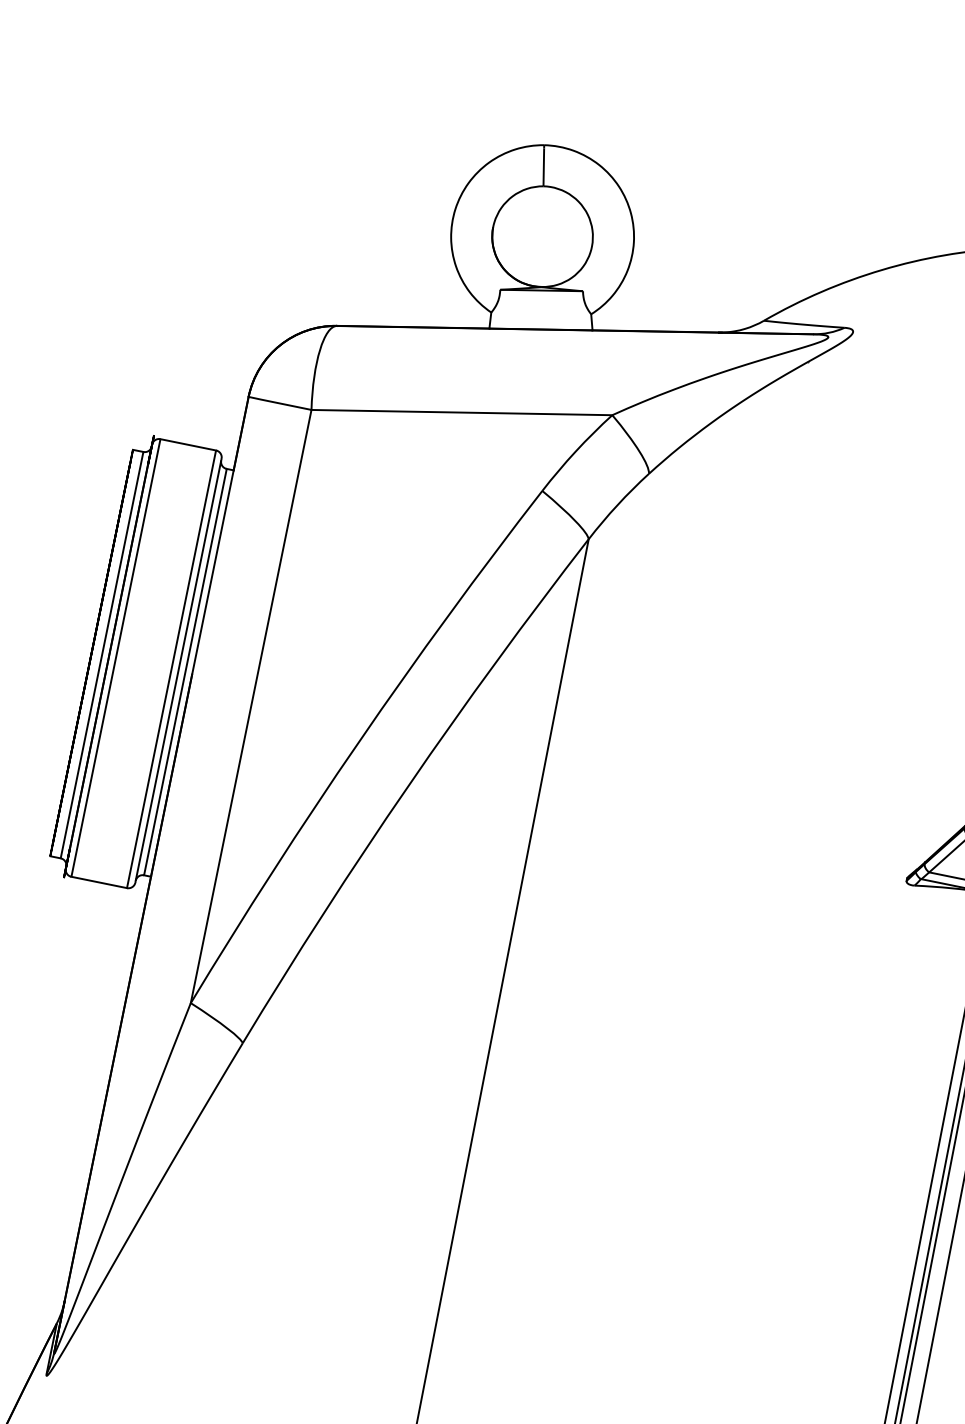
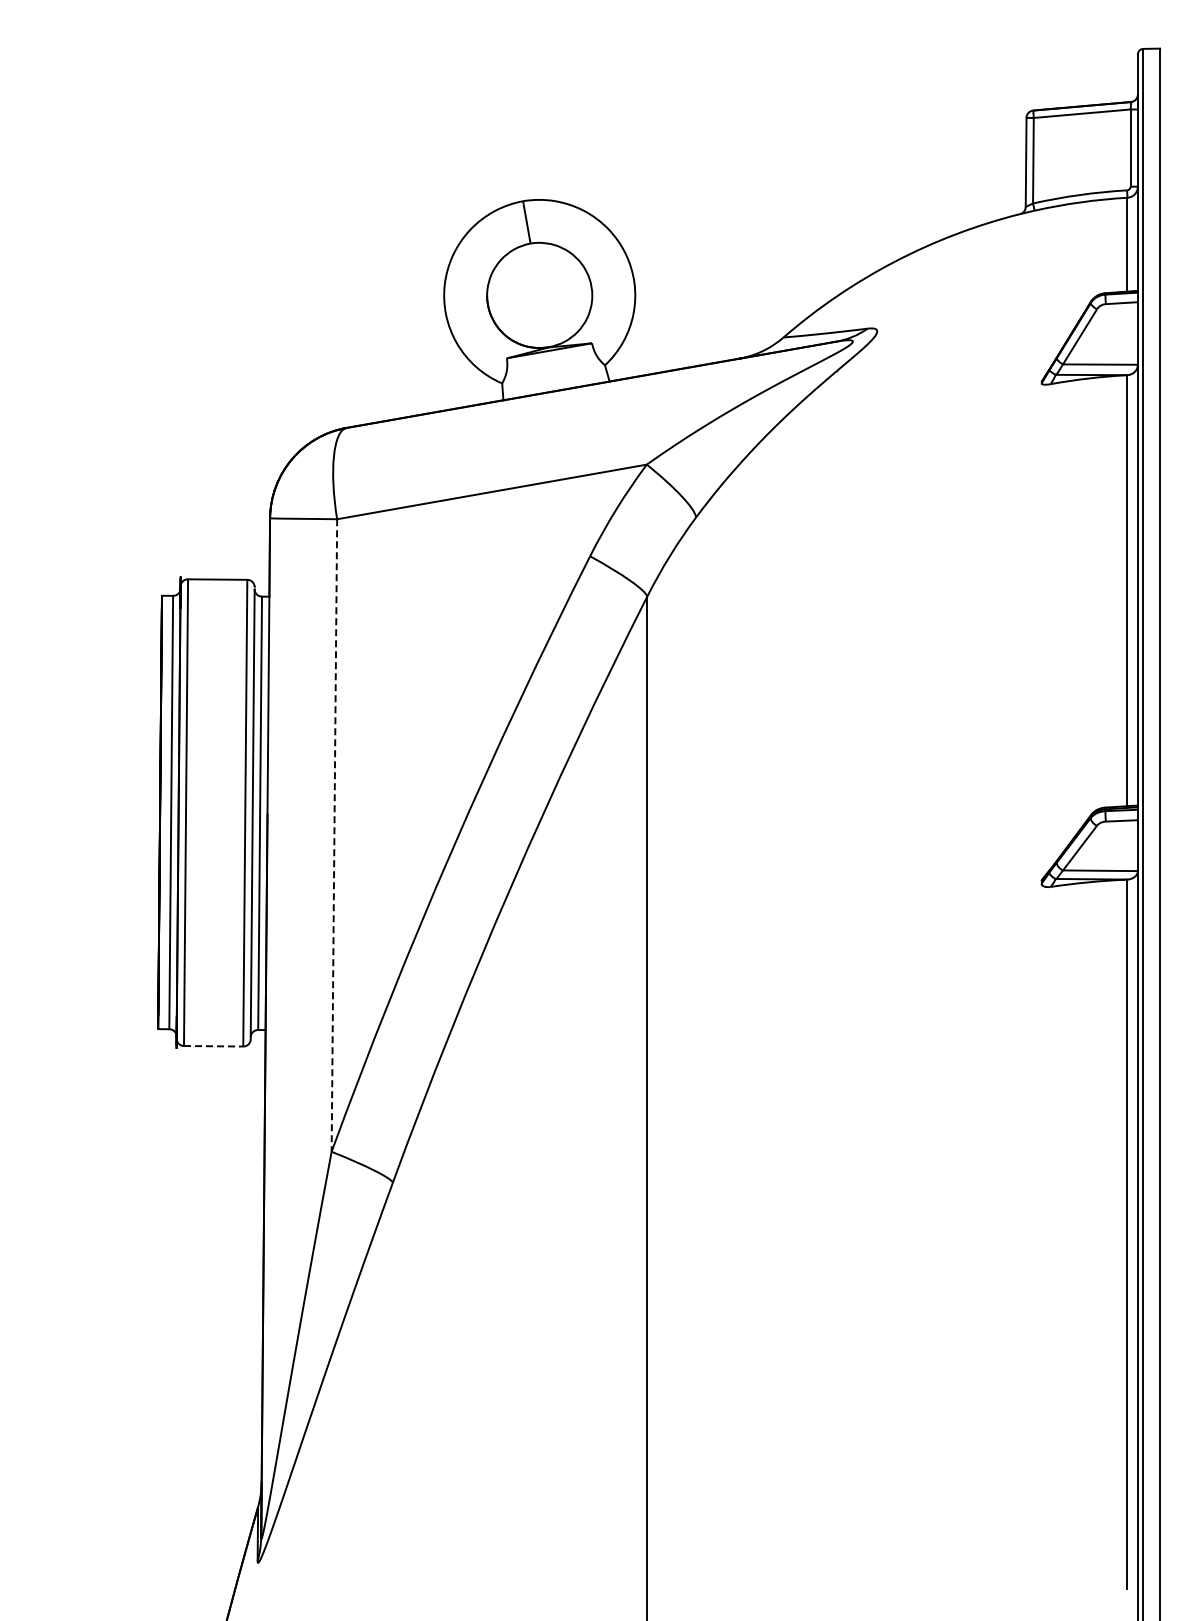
line: (251, 707) -> (334, 836), solid -> dashed
line: (99, 882) -> (213, 1046), solid -> dashed

